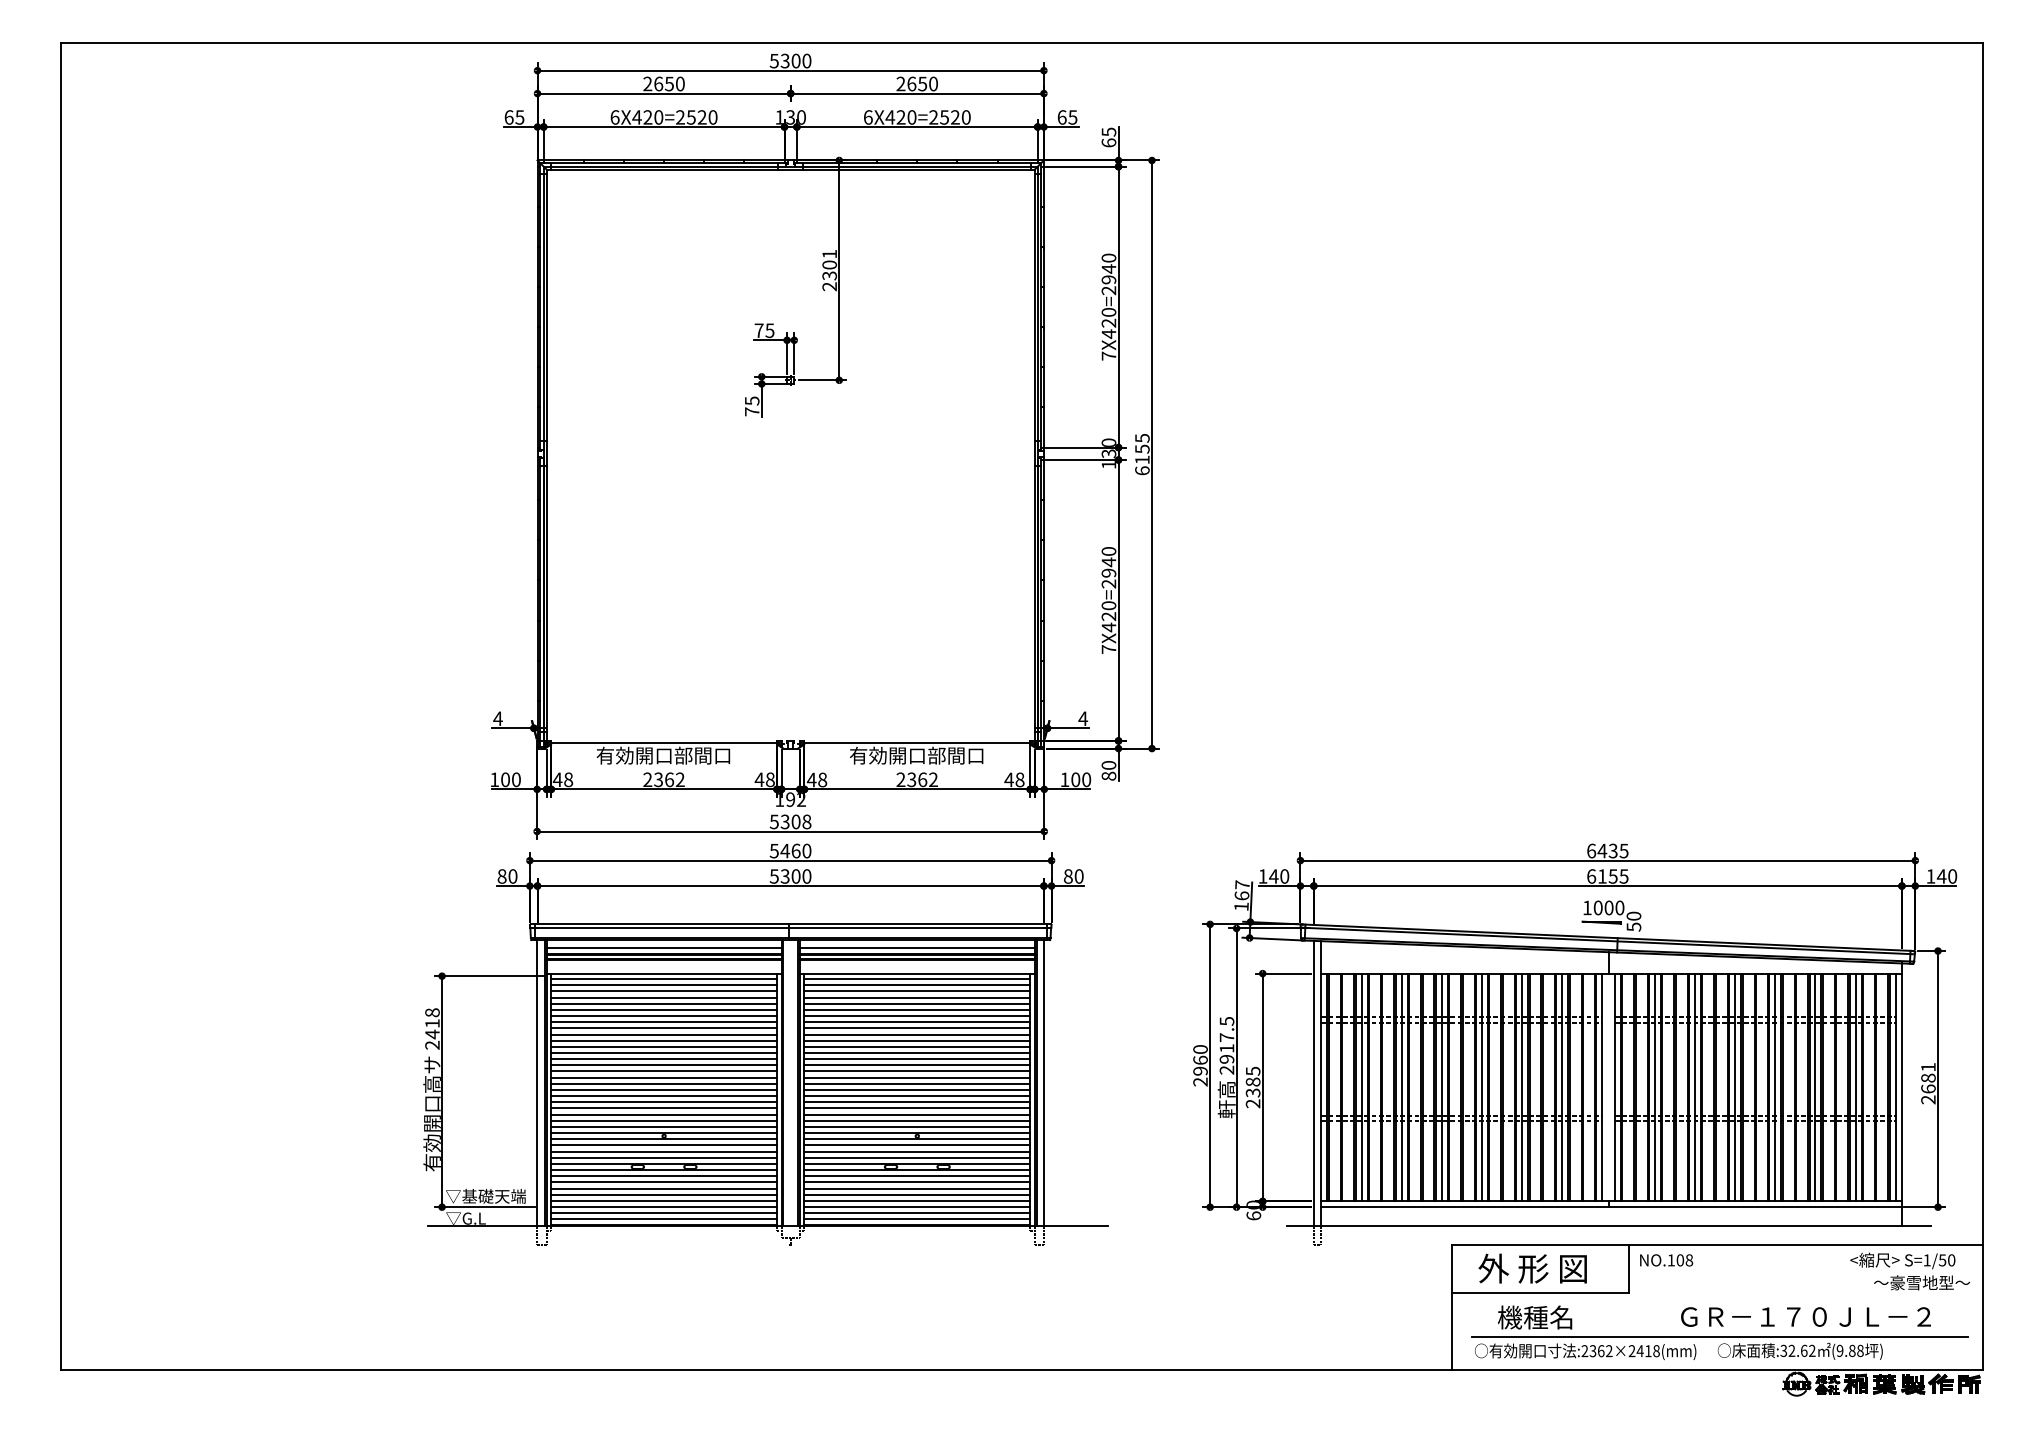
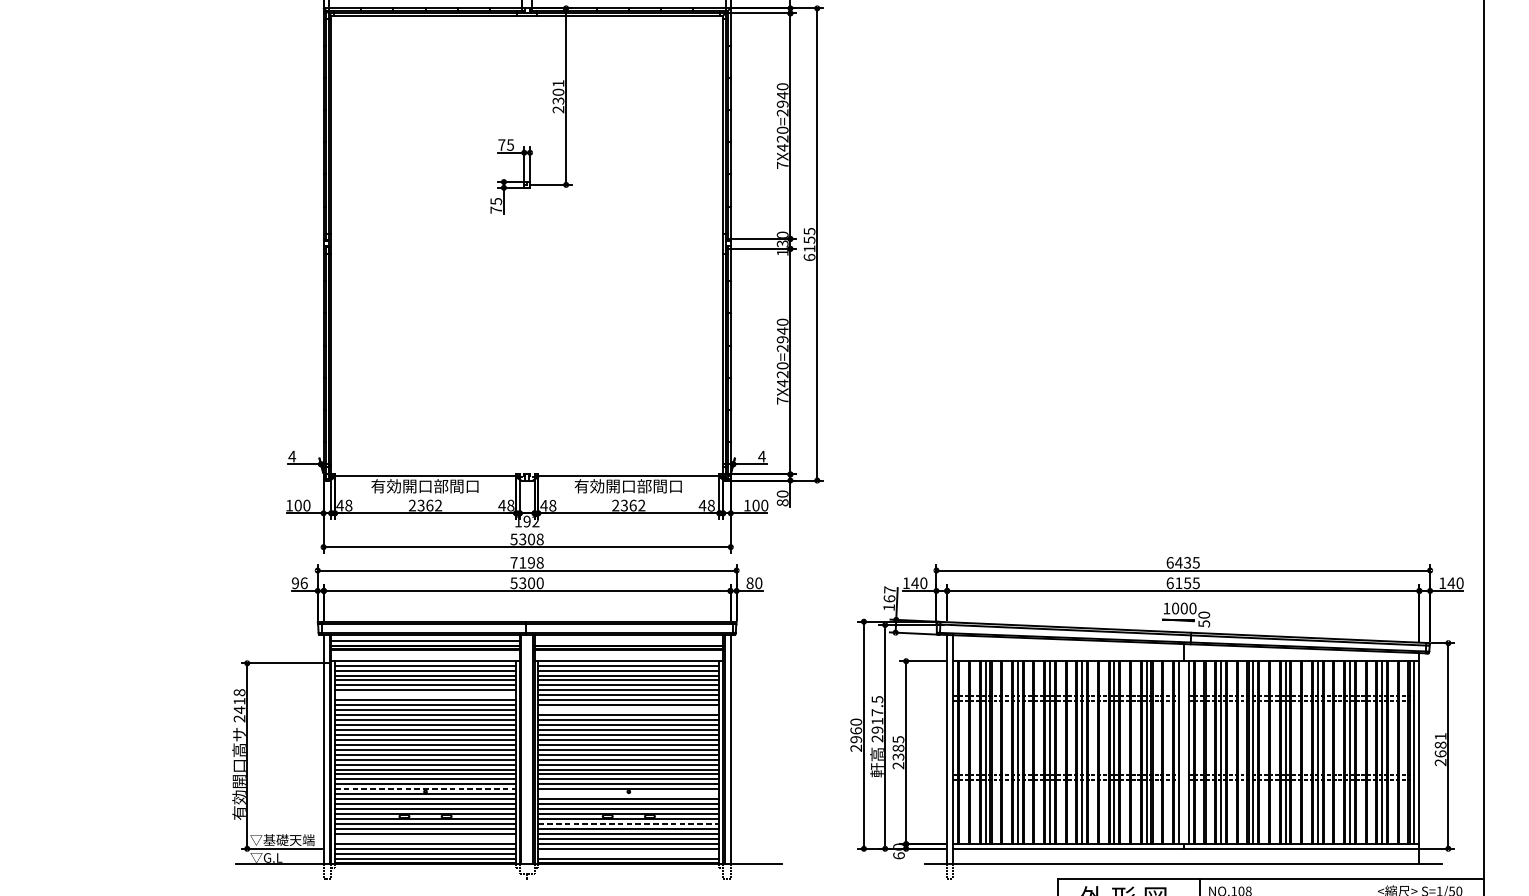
text: (790, 850) -> (527, 562), 5460 -> 7198
text: (507, 876) -> (299, 583), 80 -> 96
line: (916, 948) -> (628, 641), removed
line: (663, 1016) -> (425, 695), removed
line: (917, 1034) -> (628, 710), removed
line: (664, 1133) -> (425, 789), solid -> dashed
line: (917, 1139) -> (628, 794), removed
line: (917, 1176) -> (628, 824), solid -> dashed
line: (663, 1194) -> (425, 838), removed
line: (917, 1213) -> (628, 853), removed

